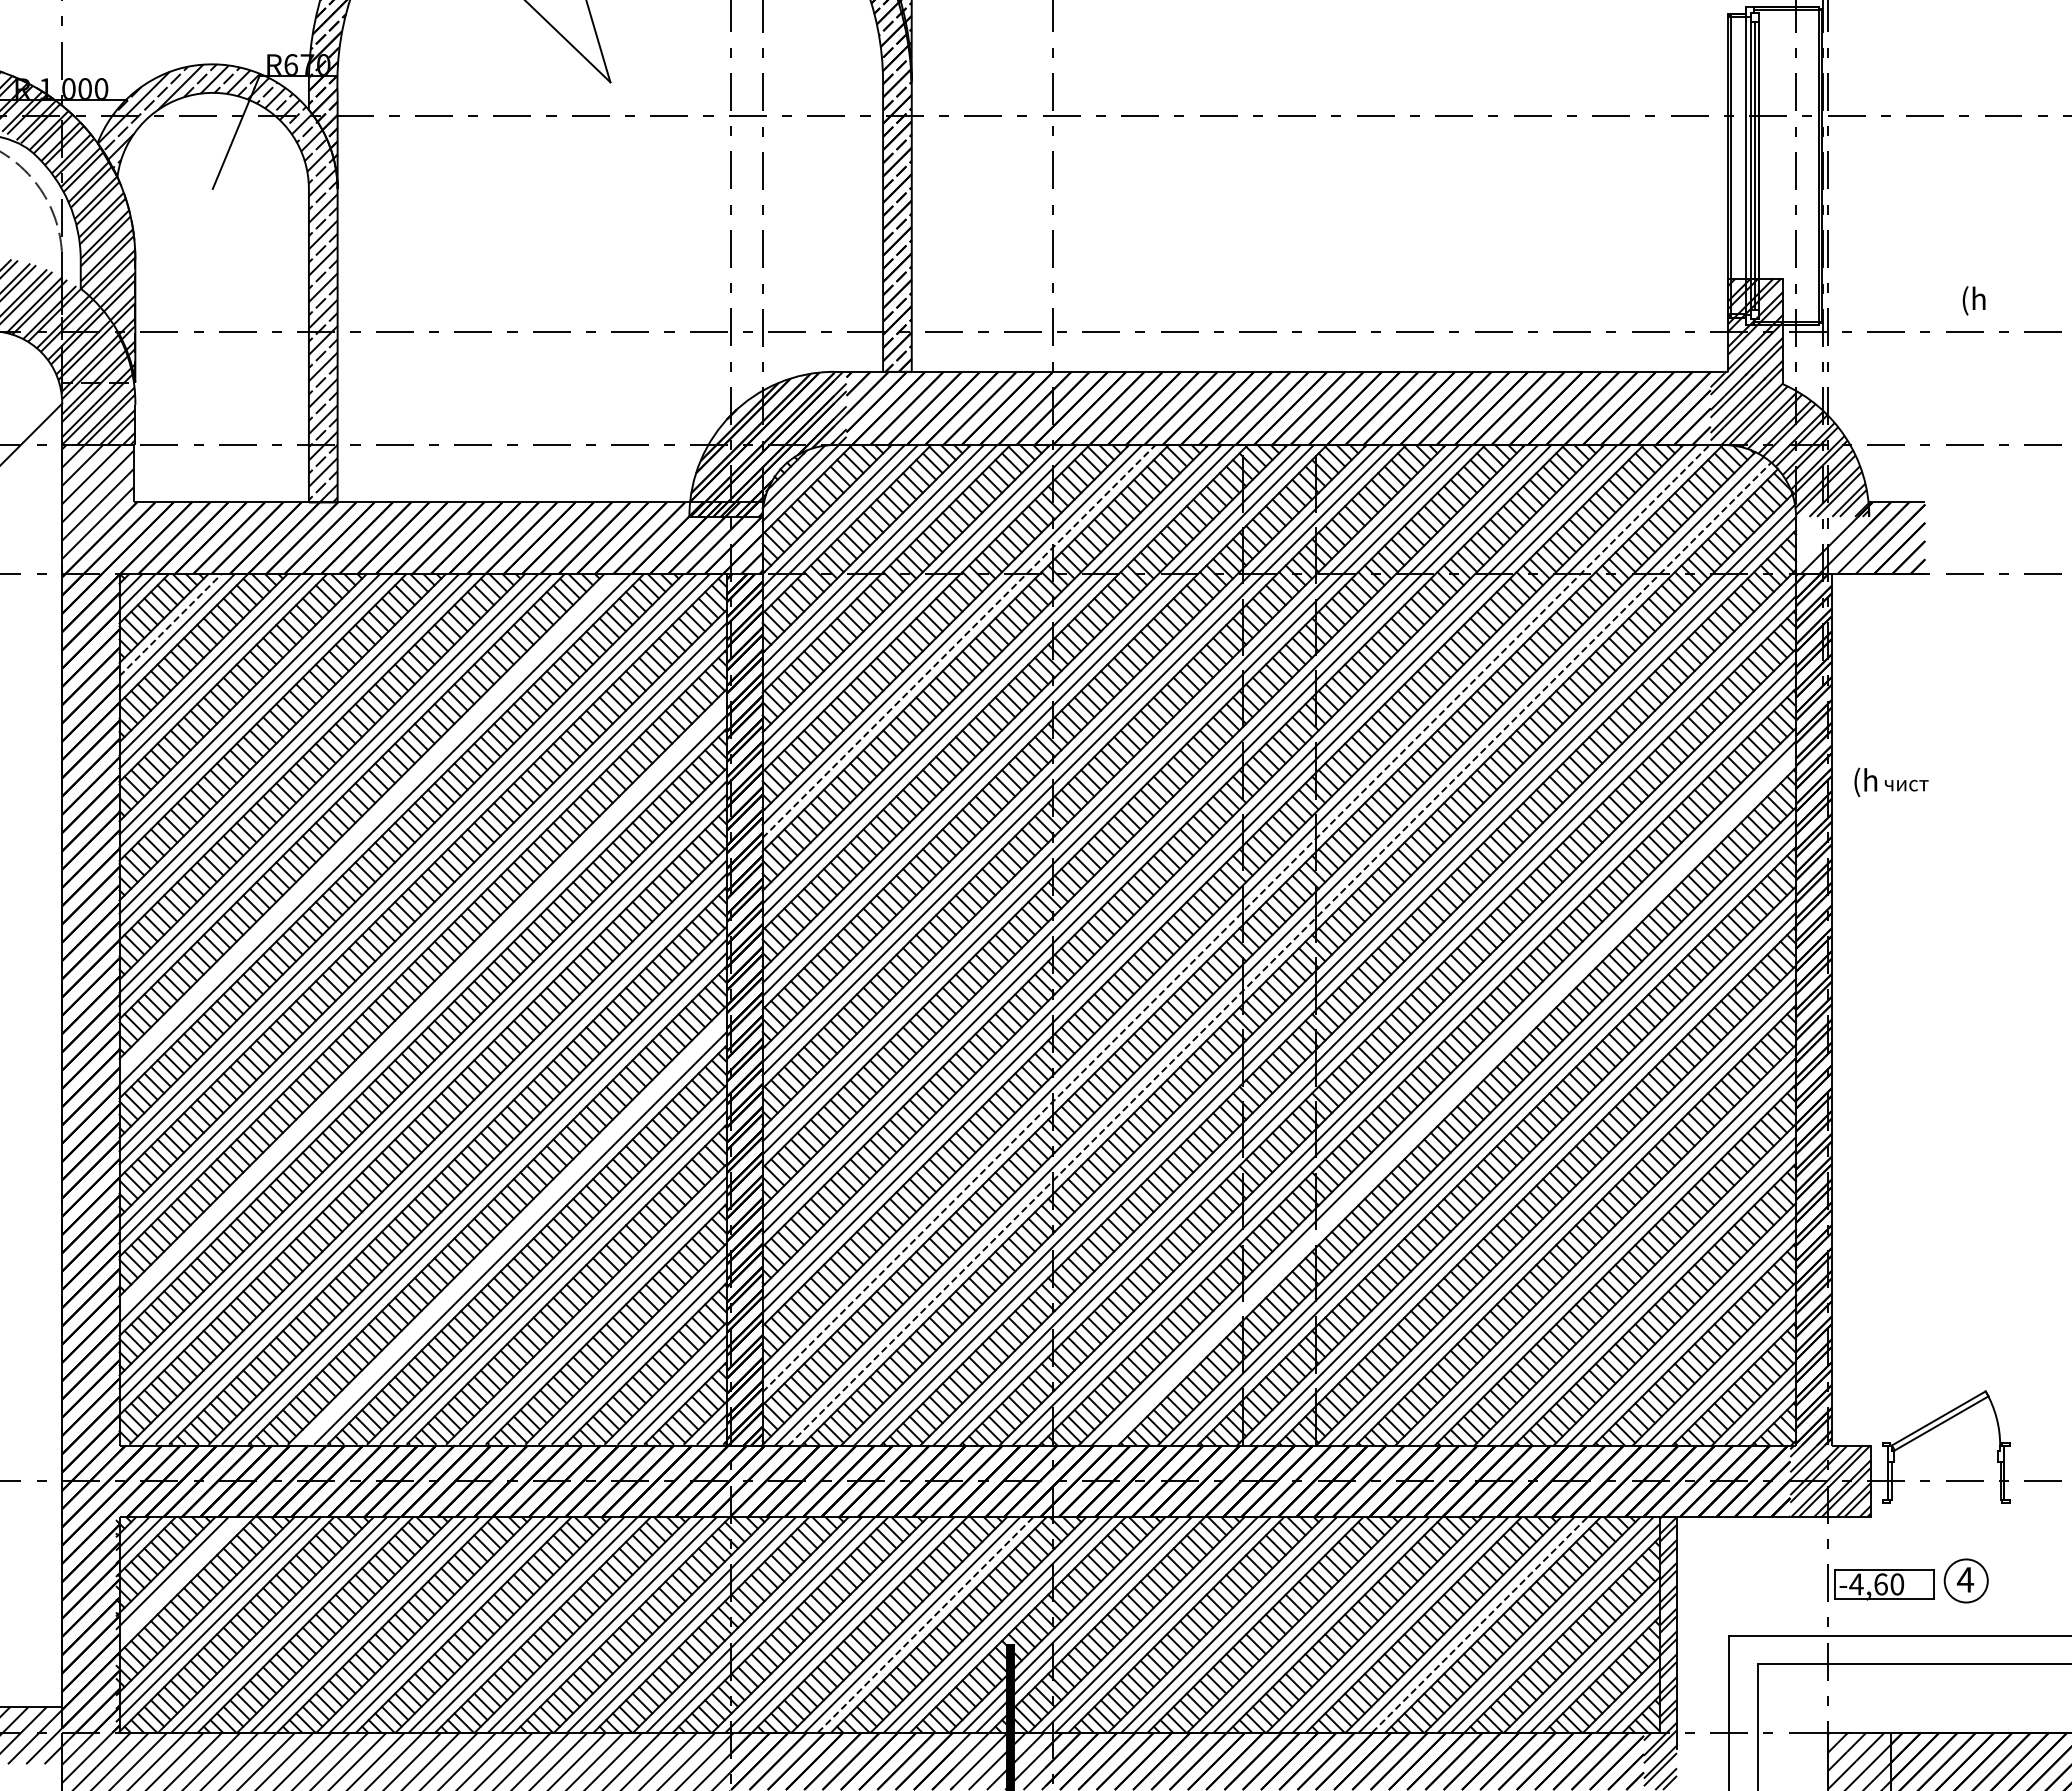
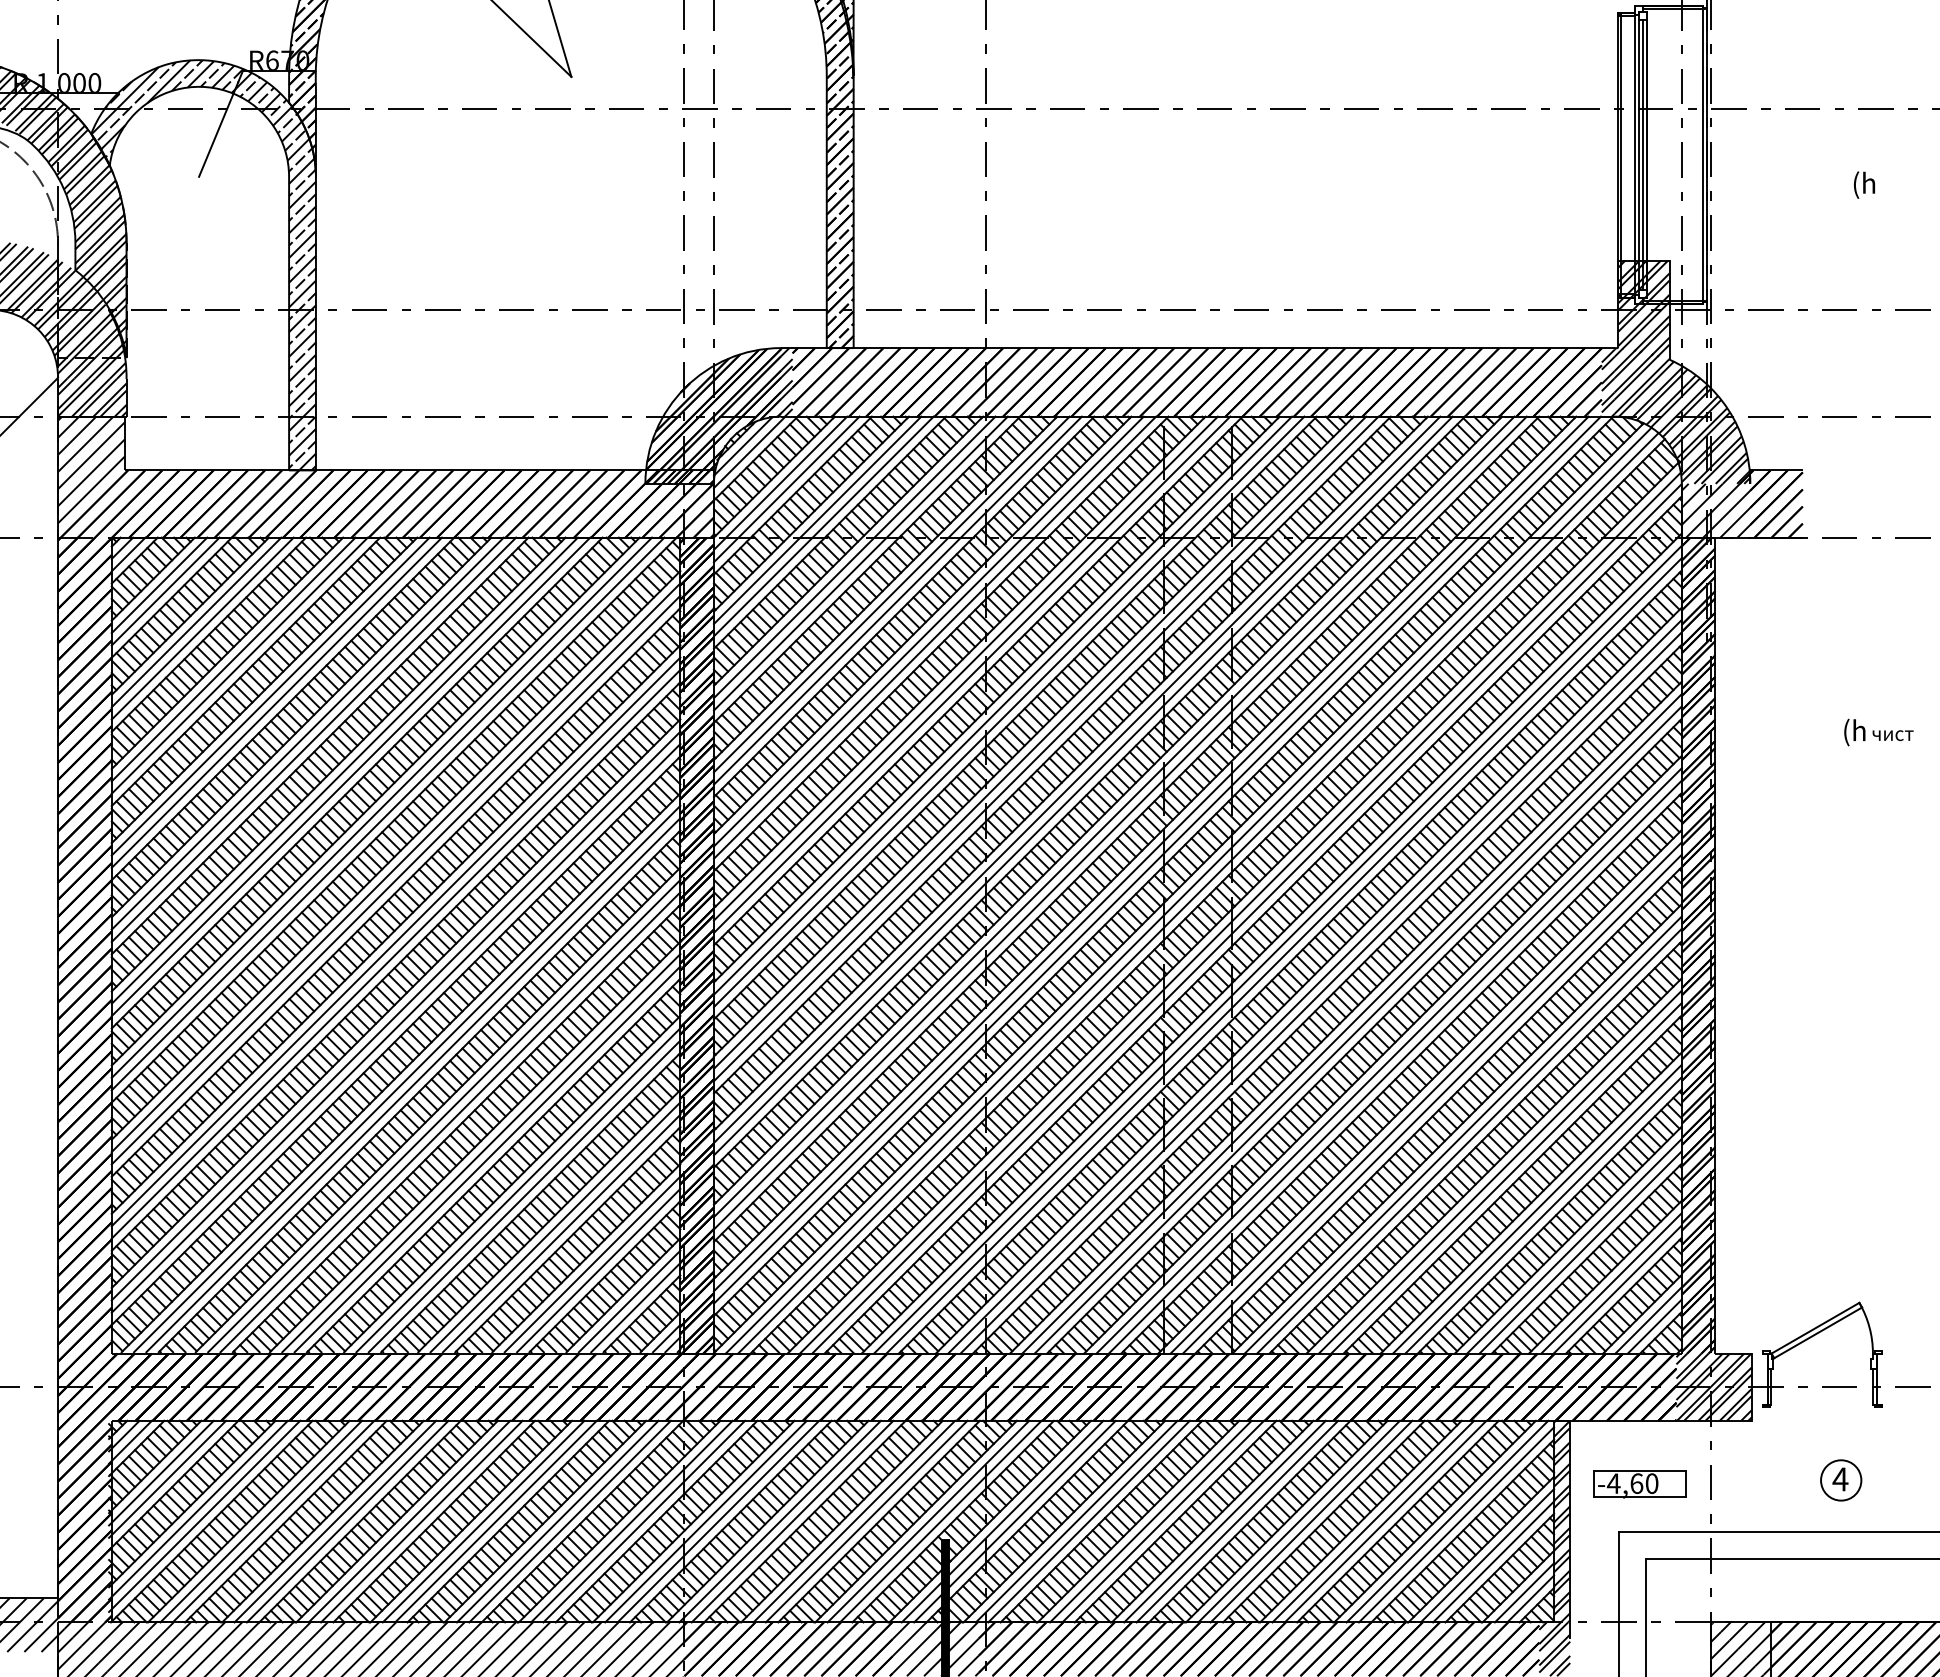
text: (1973, 300) -> (1863, 184), moved
hatch: (1817, 538) -> (1701, 504), added
line: (170, 624) -> (159, 584), dashed -> solid
line: (959, 641) -> (898, 600), dashed -> solid
text: (1891, 781) -> (1878, 731), moved
line: (368, 823) -> (344, 771), added
line: (1236, 918) -> (1157, 860), dashed -> solid
line: (1280, 953) -> (1198, 892), dashed -> solid
line: (422, 1005) -> (395, 941), added
line: (1450, 1099) -> (1358, 1029), added
line: (513, 1231) -> (480, 1153), added
line: (178, 1579) -> (166, 1479), added
part: (1884, 1584) -> (1640, 1483), moved
line: (926, 1624) -> (867, 1521), dashed -> solid
line: (1480, 1624) -> (1386, 1521), dashed -> solid

